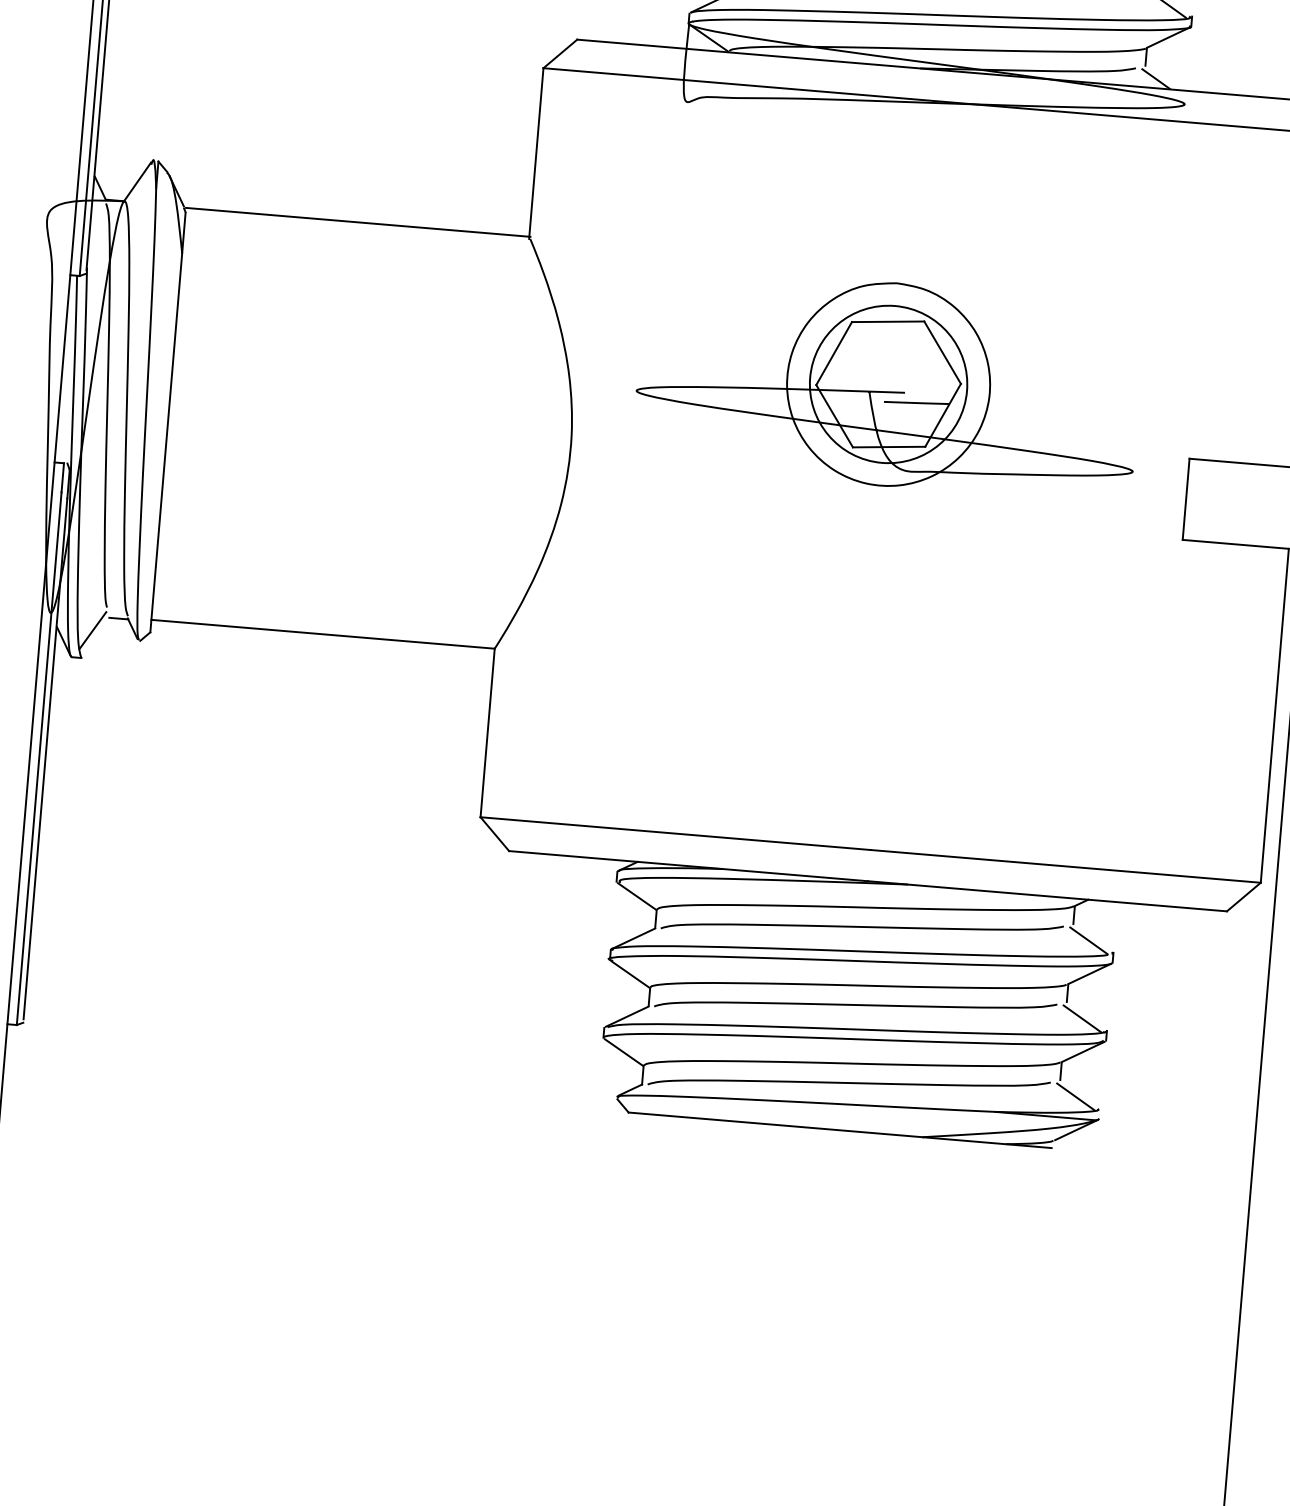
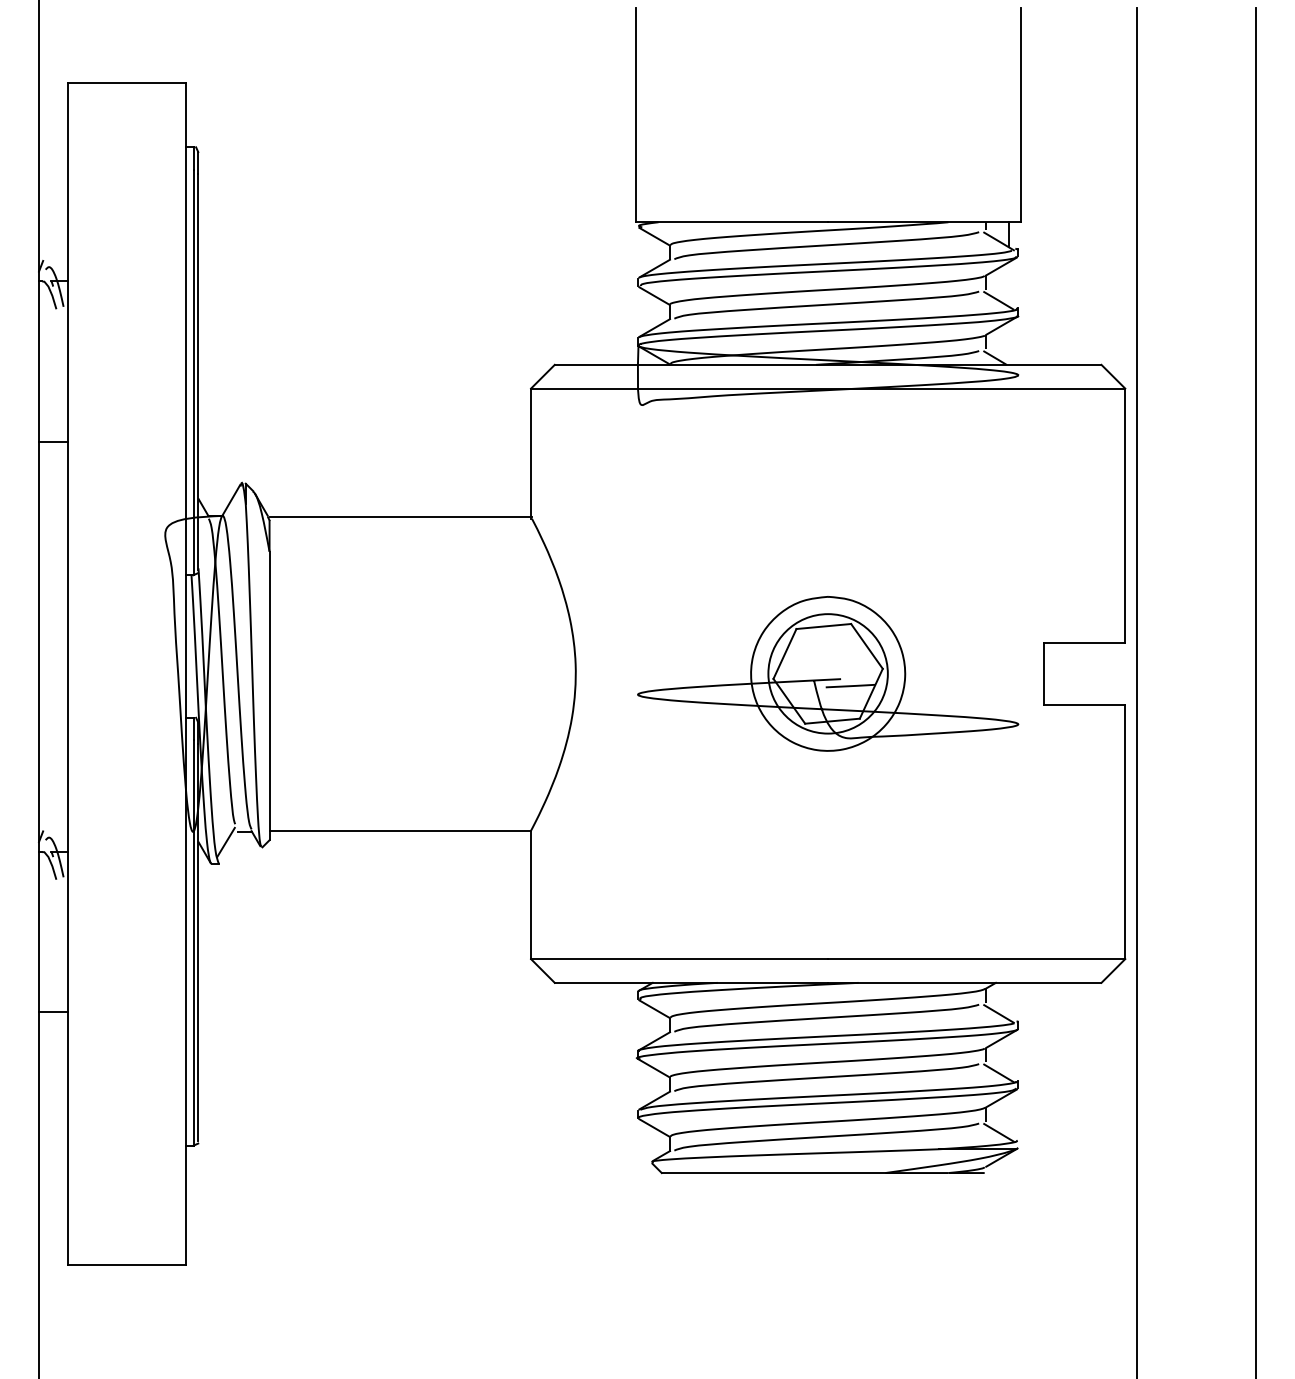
part: (889, 384) -> (828, 673), moved

